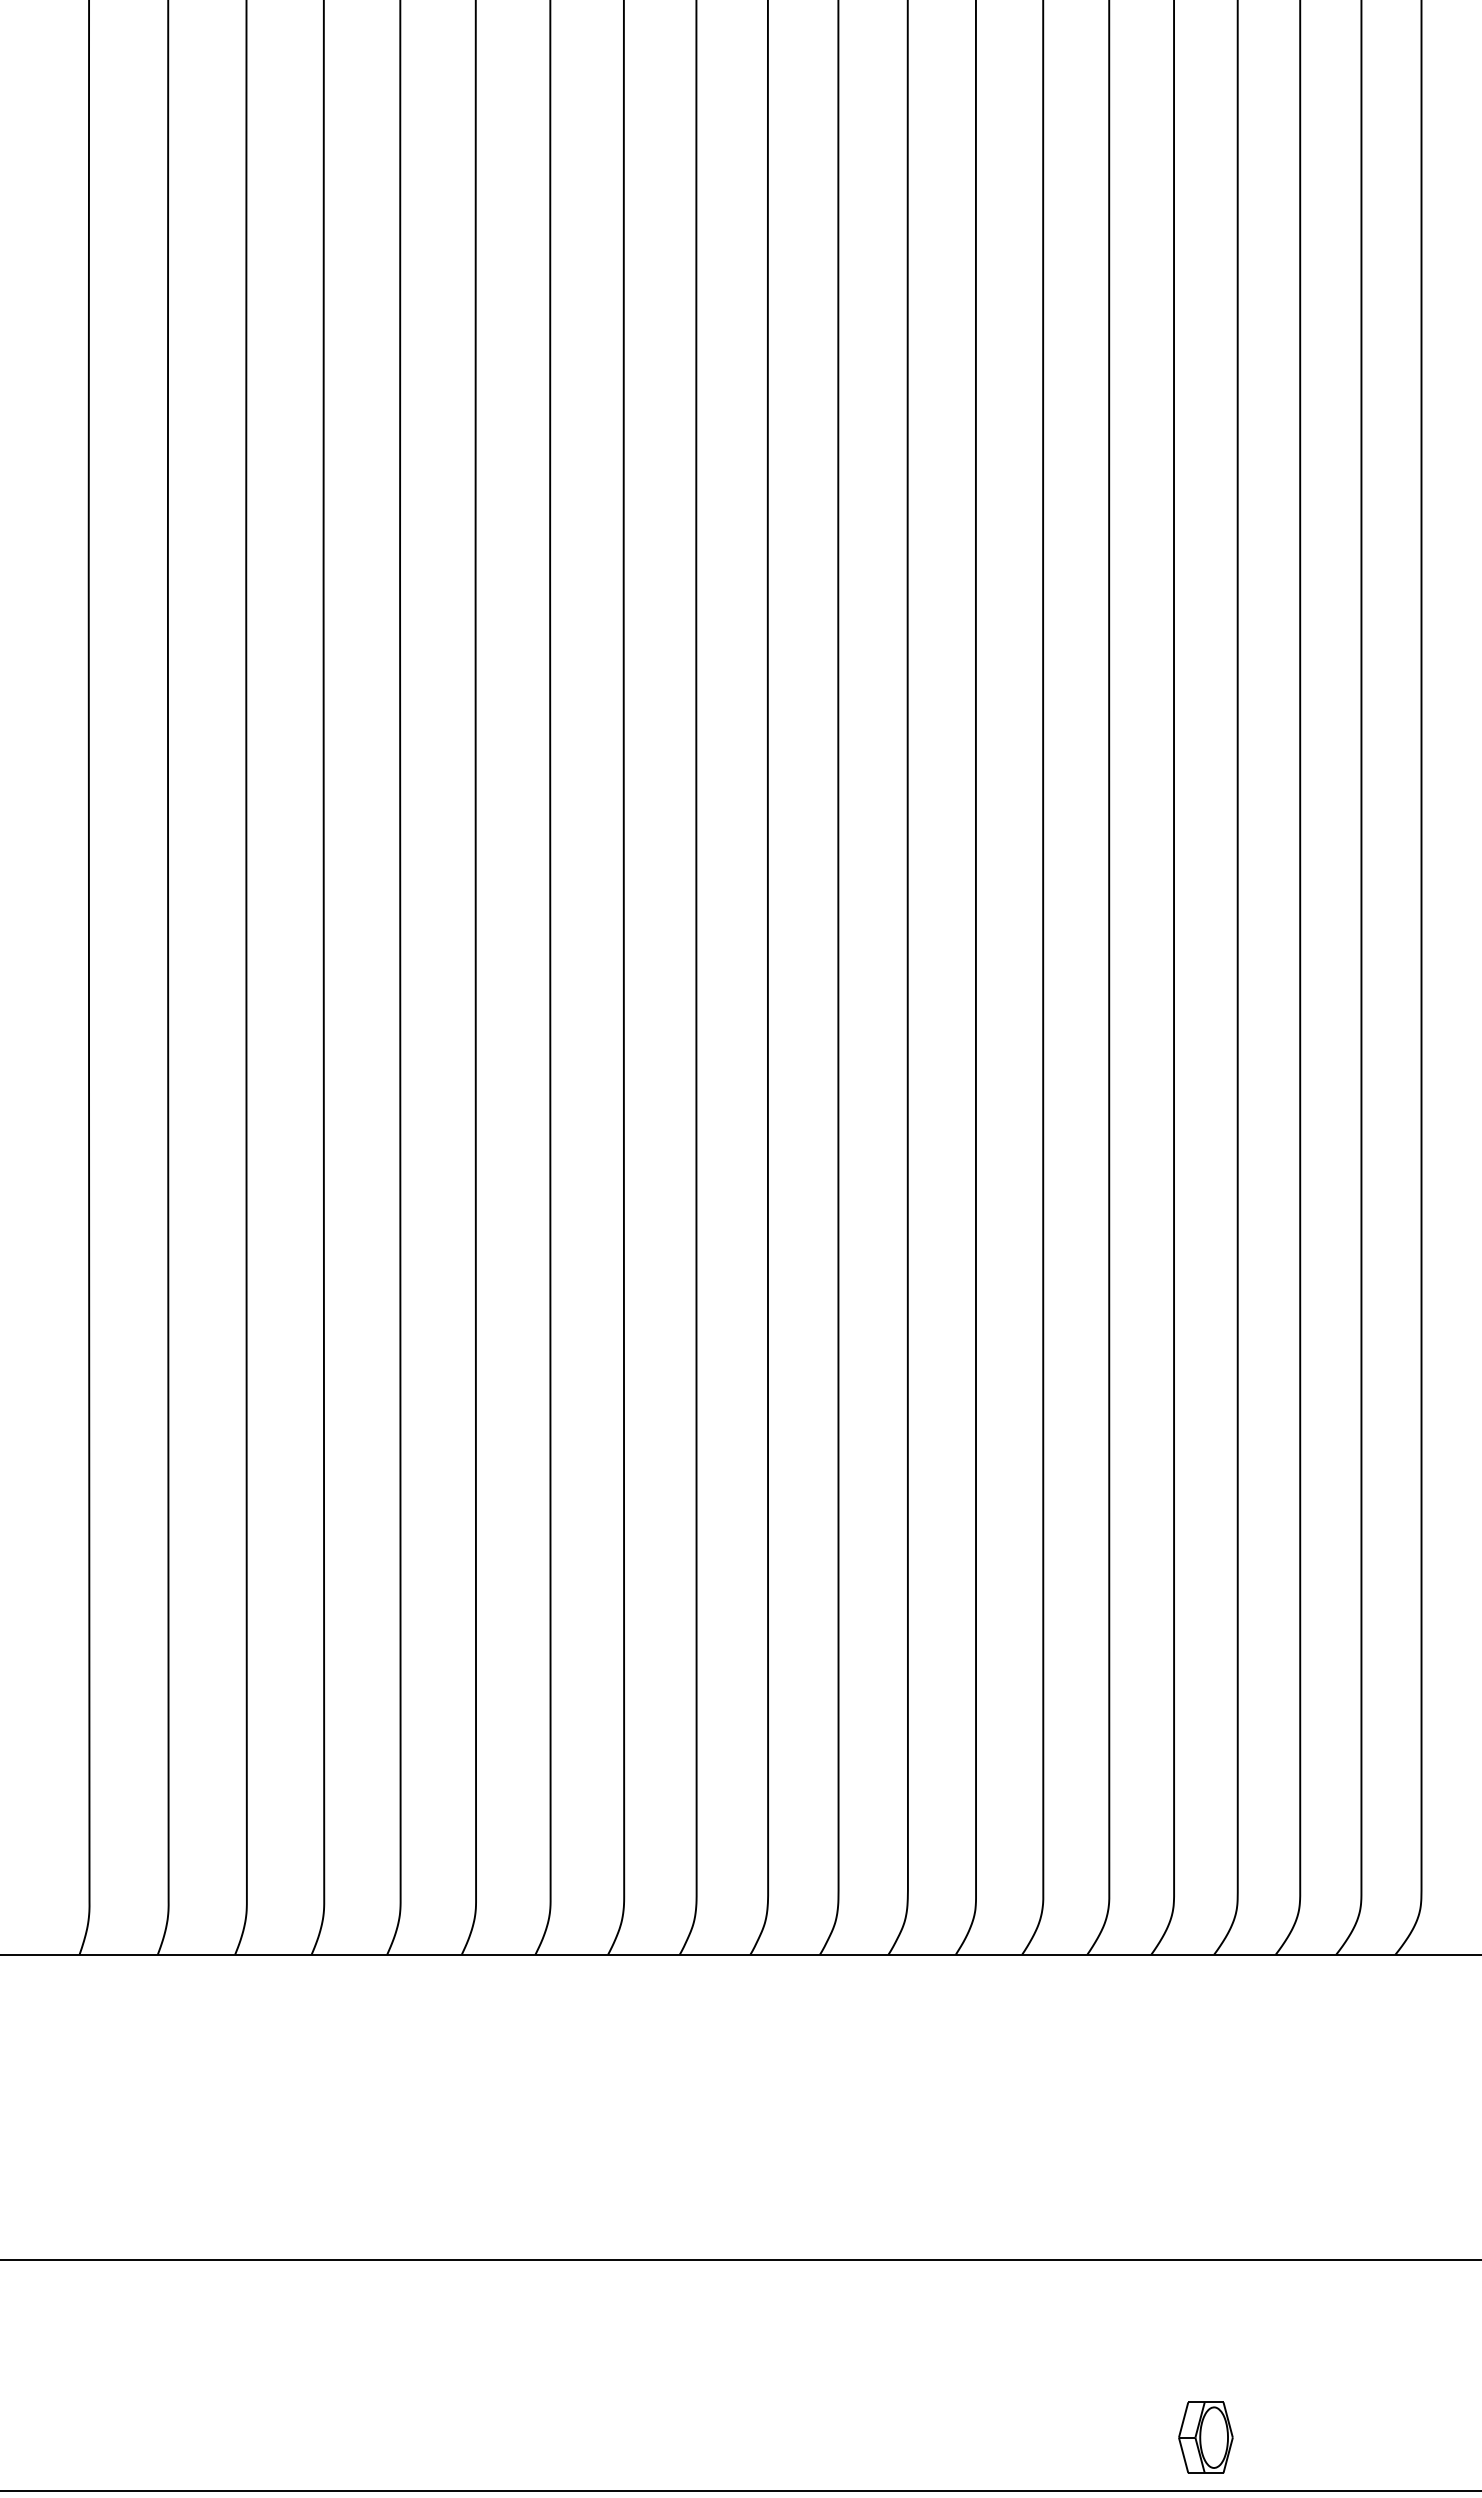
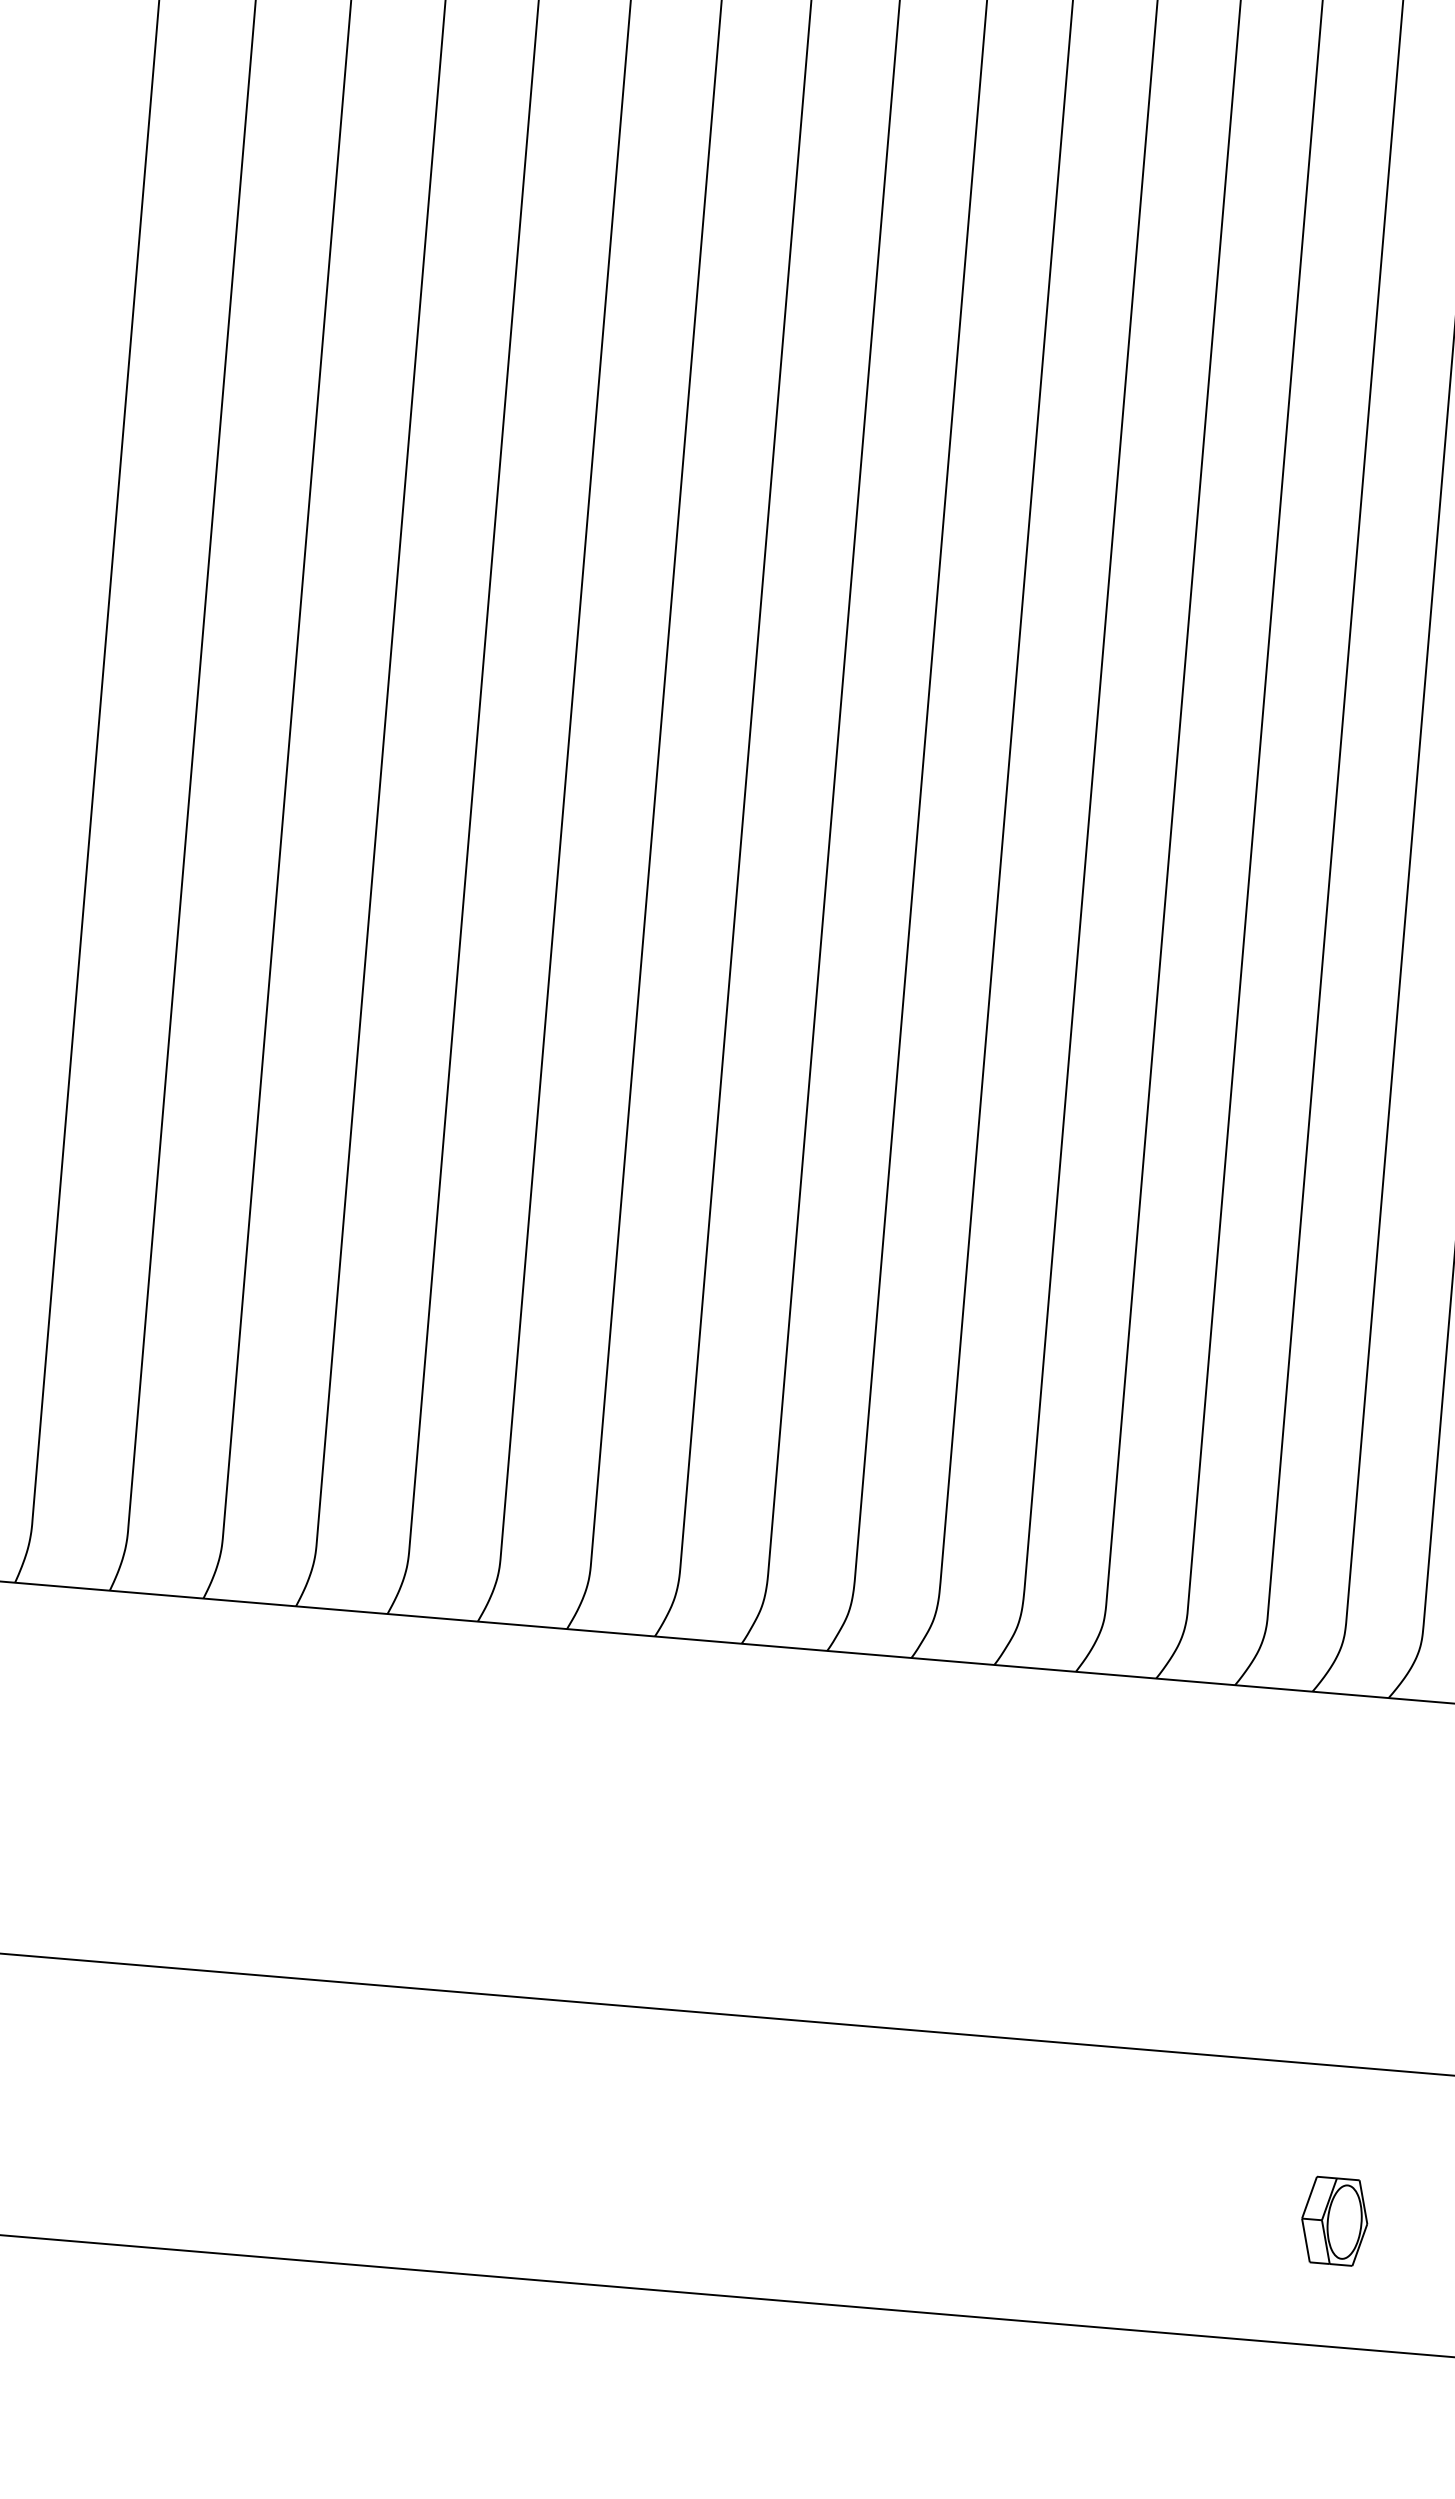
part: (1205, 2437) -> (1334, 2221), moved

